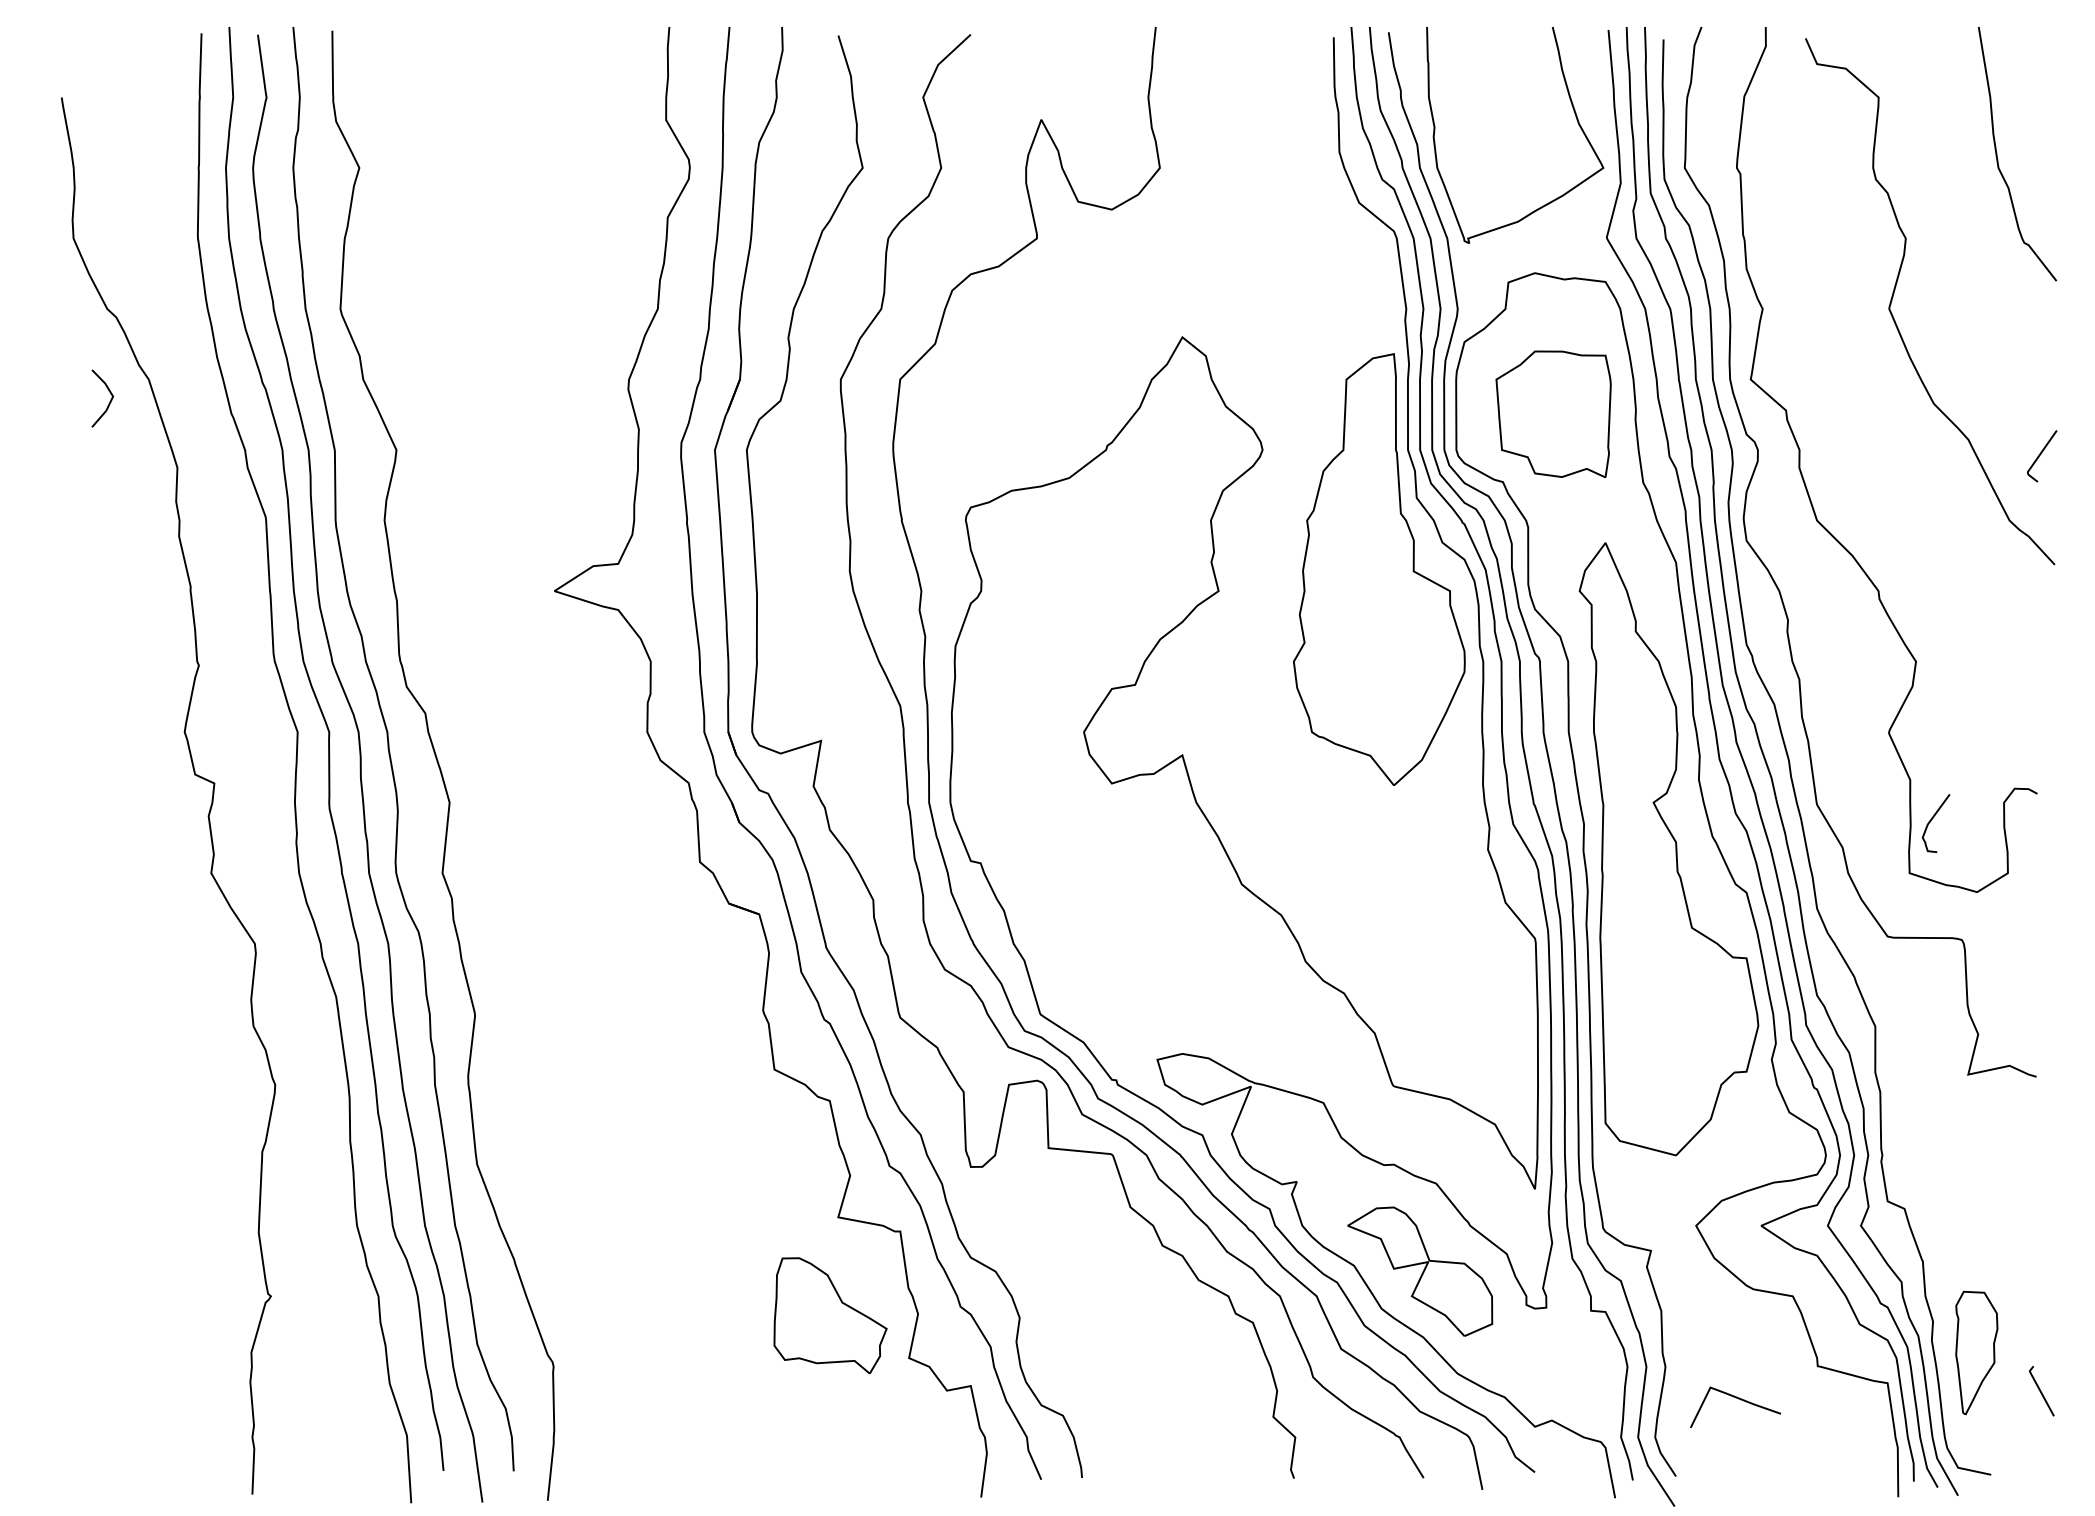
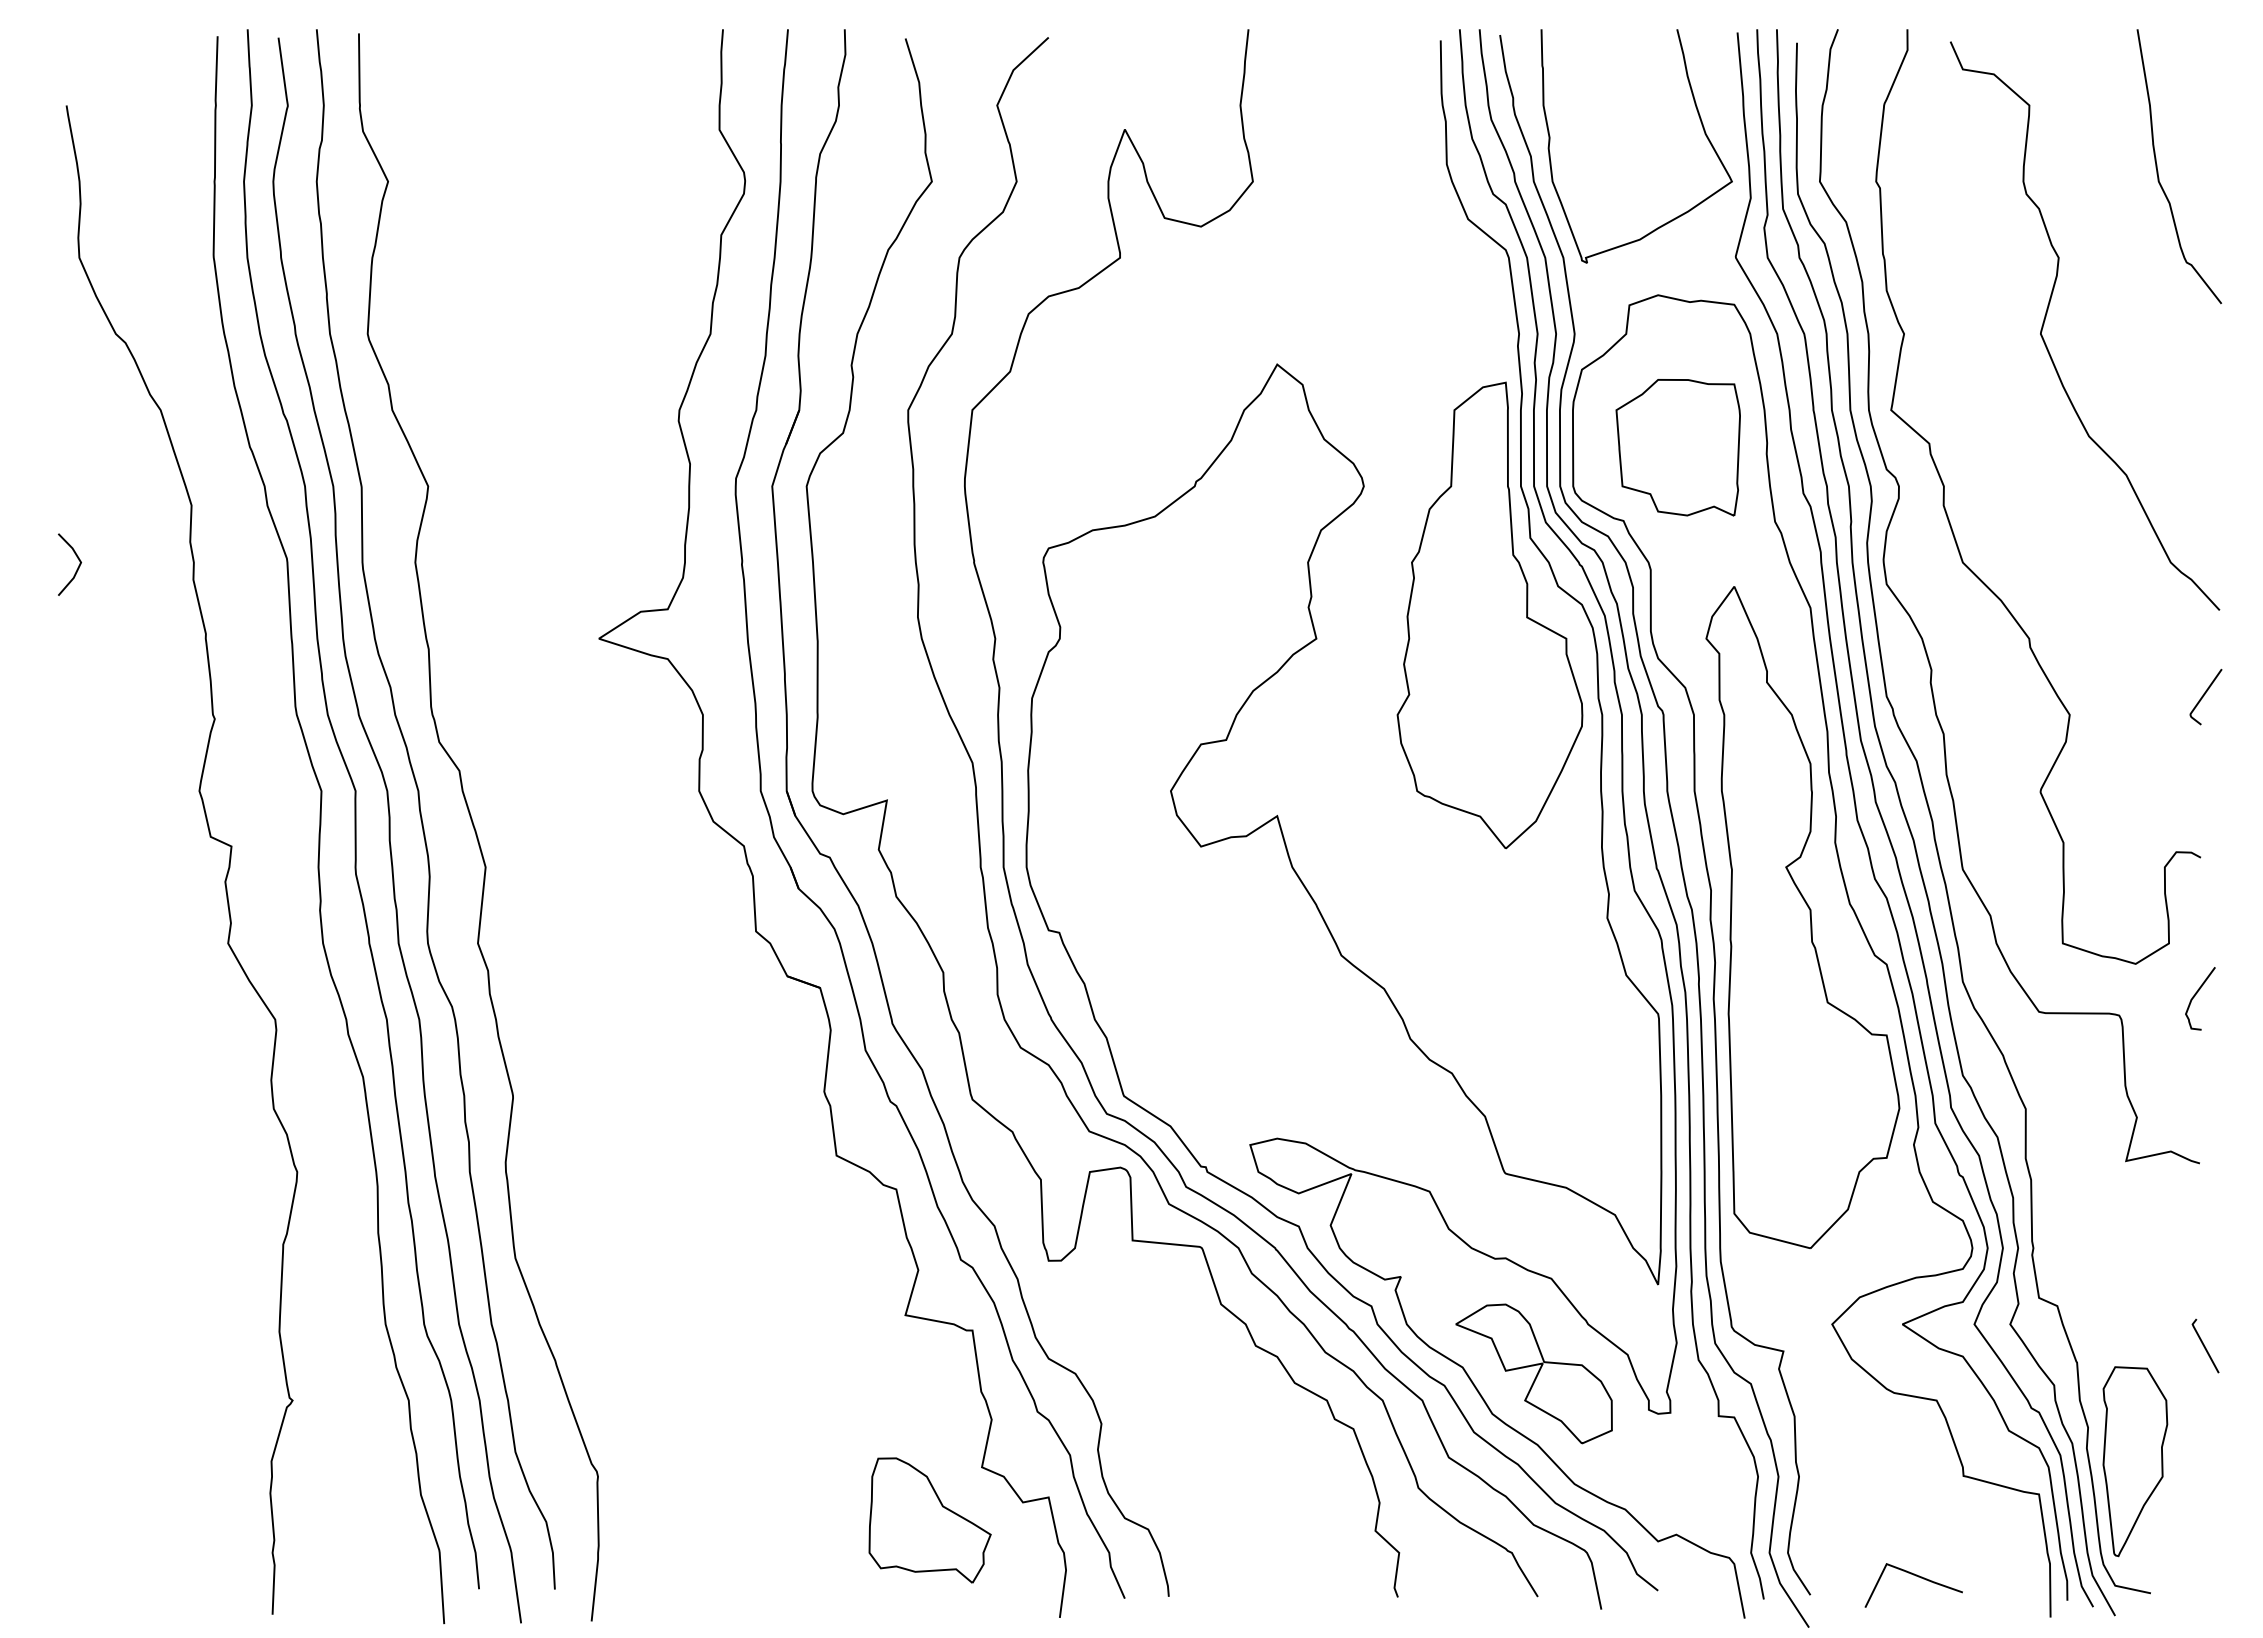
line: (109, 401) -> (77, 567), moved
curve: (2040, 454) -> (2204, 695), moved
curve: (1931, 821) -> (2195, 996), moved
part: (829, 1315) -> (929, 1520), moved
part: (1976, 1352) -> (2135, 1461), size x1.43
line: (2040, 1390) -> (2204, 1345), moved
line: (1737, 1399) -> (1915, 1576), moved

